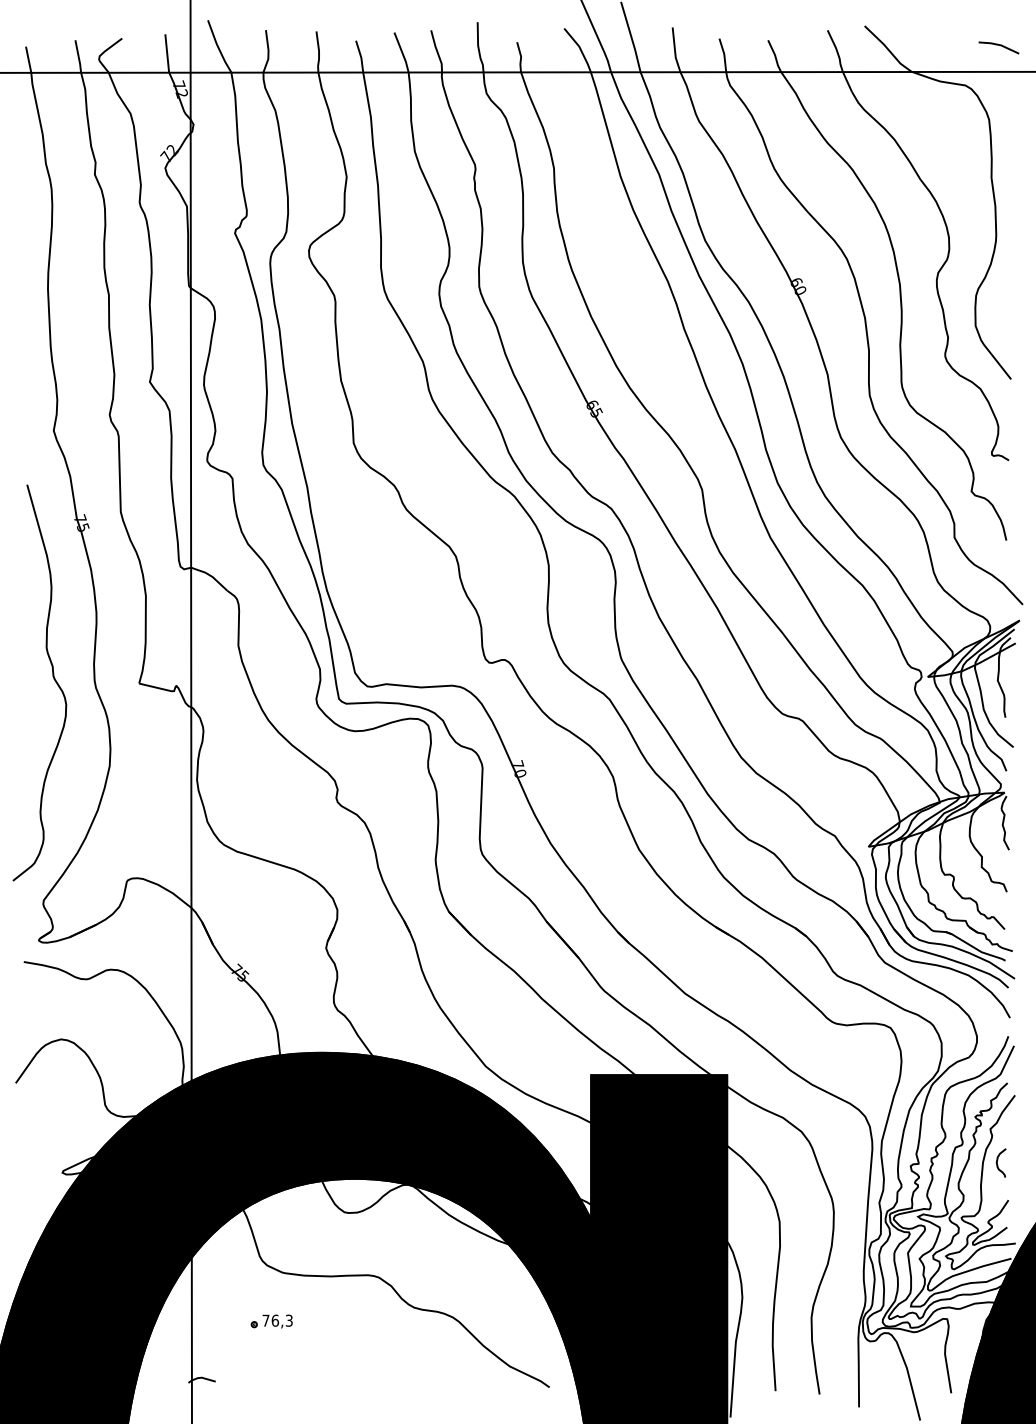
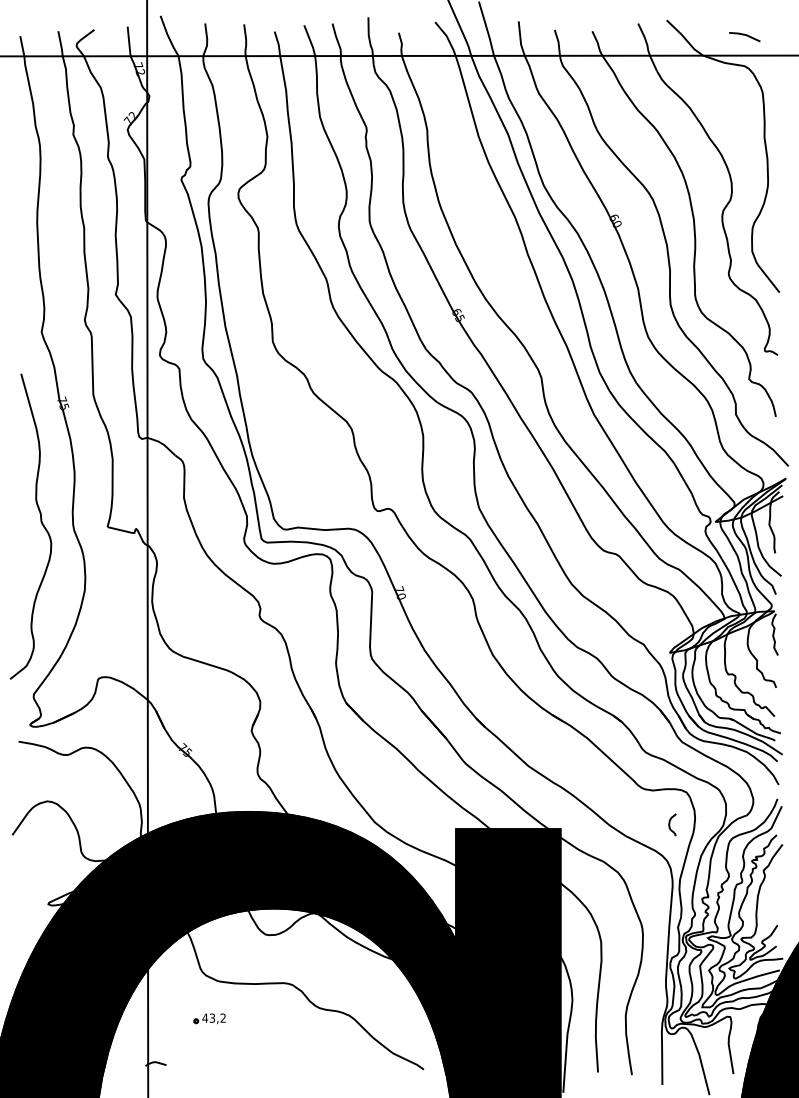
line: (998, 45) -> (744, 35), moved
curve: (998, 1160) -> (670, 823), moved
text: (277, 1320) -> (214, 1018), 76,3 -> 43,2

